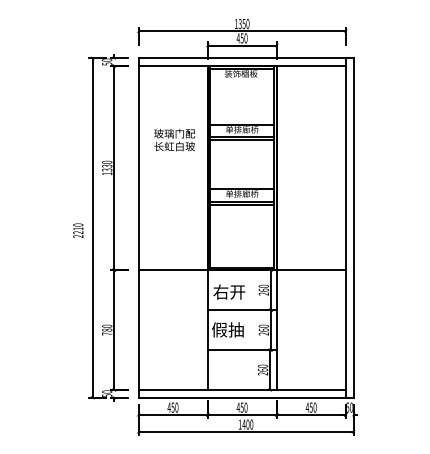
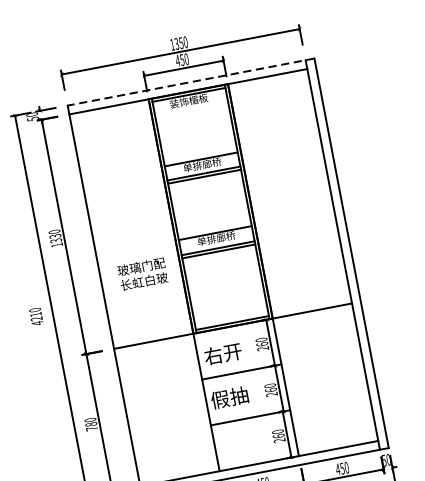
line: (246, 58) -> (191, 82), solid -> dashed
text: (174, 140) -> (142, 274), moved
text: (78, 236) -> (37, 323), 2210 -> 4210

